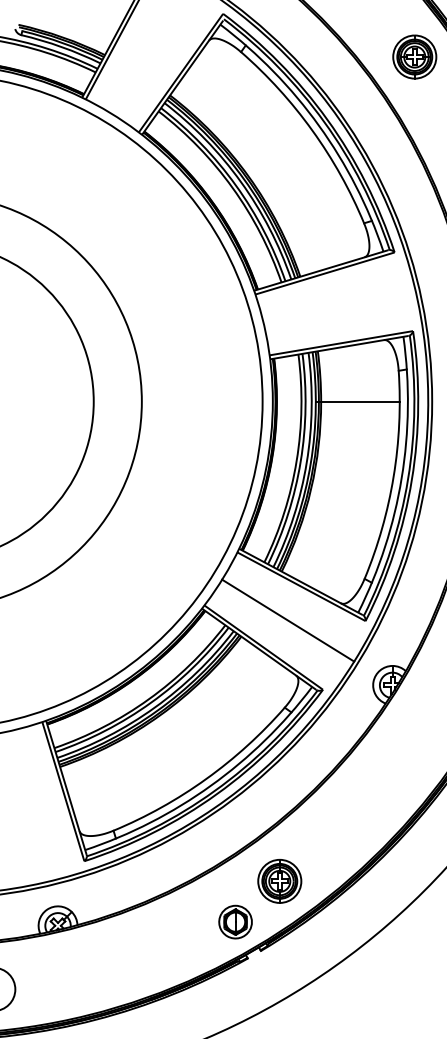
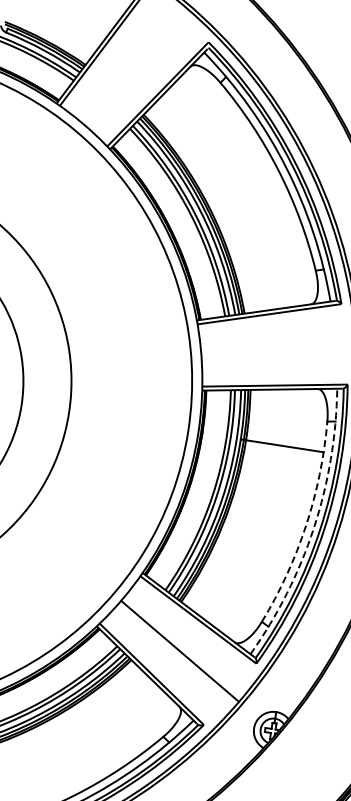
arc: (393, 476) -> (306, 525), solid -> dashed
arc: (401, 478) -> (313, 528), solid -> dashed

